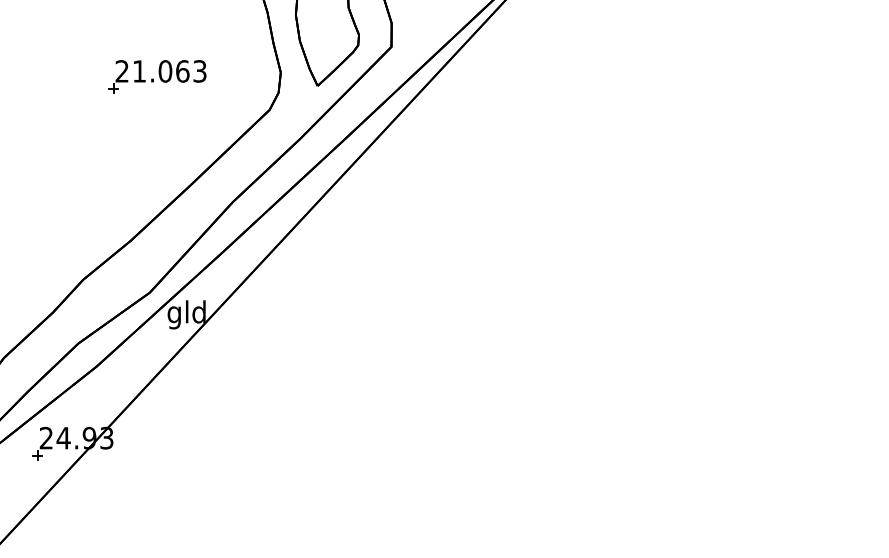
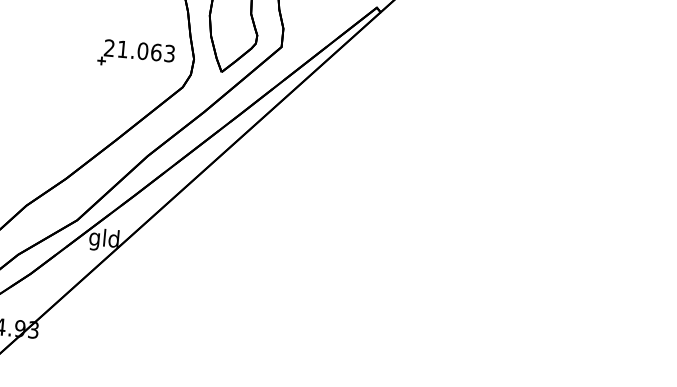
part: (157, 76) -> (136, 54), moved

